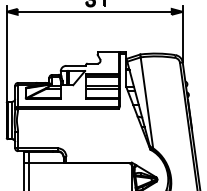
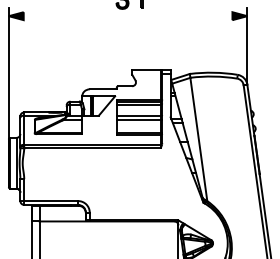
line: (94, 11) -> (127, 15), removed

